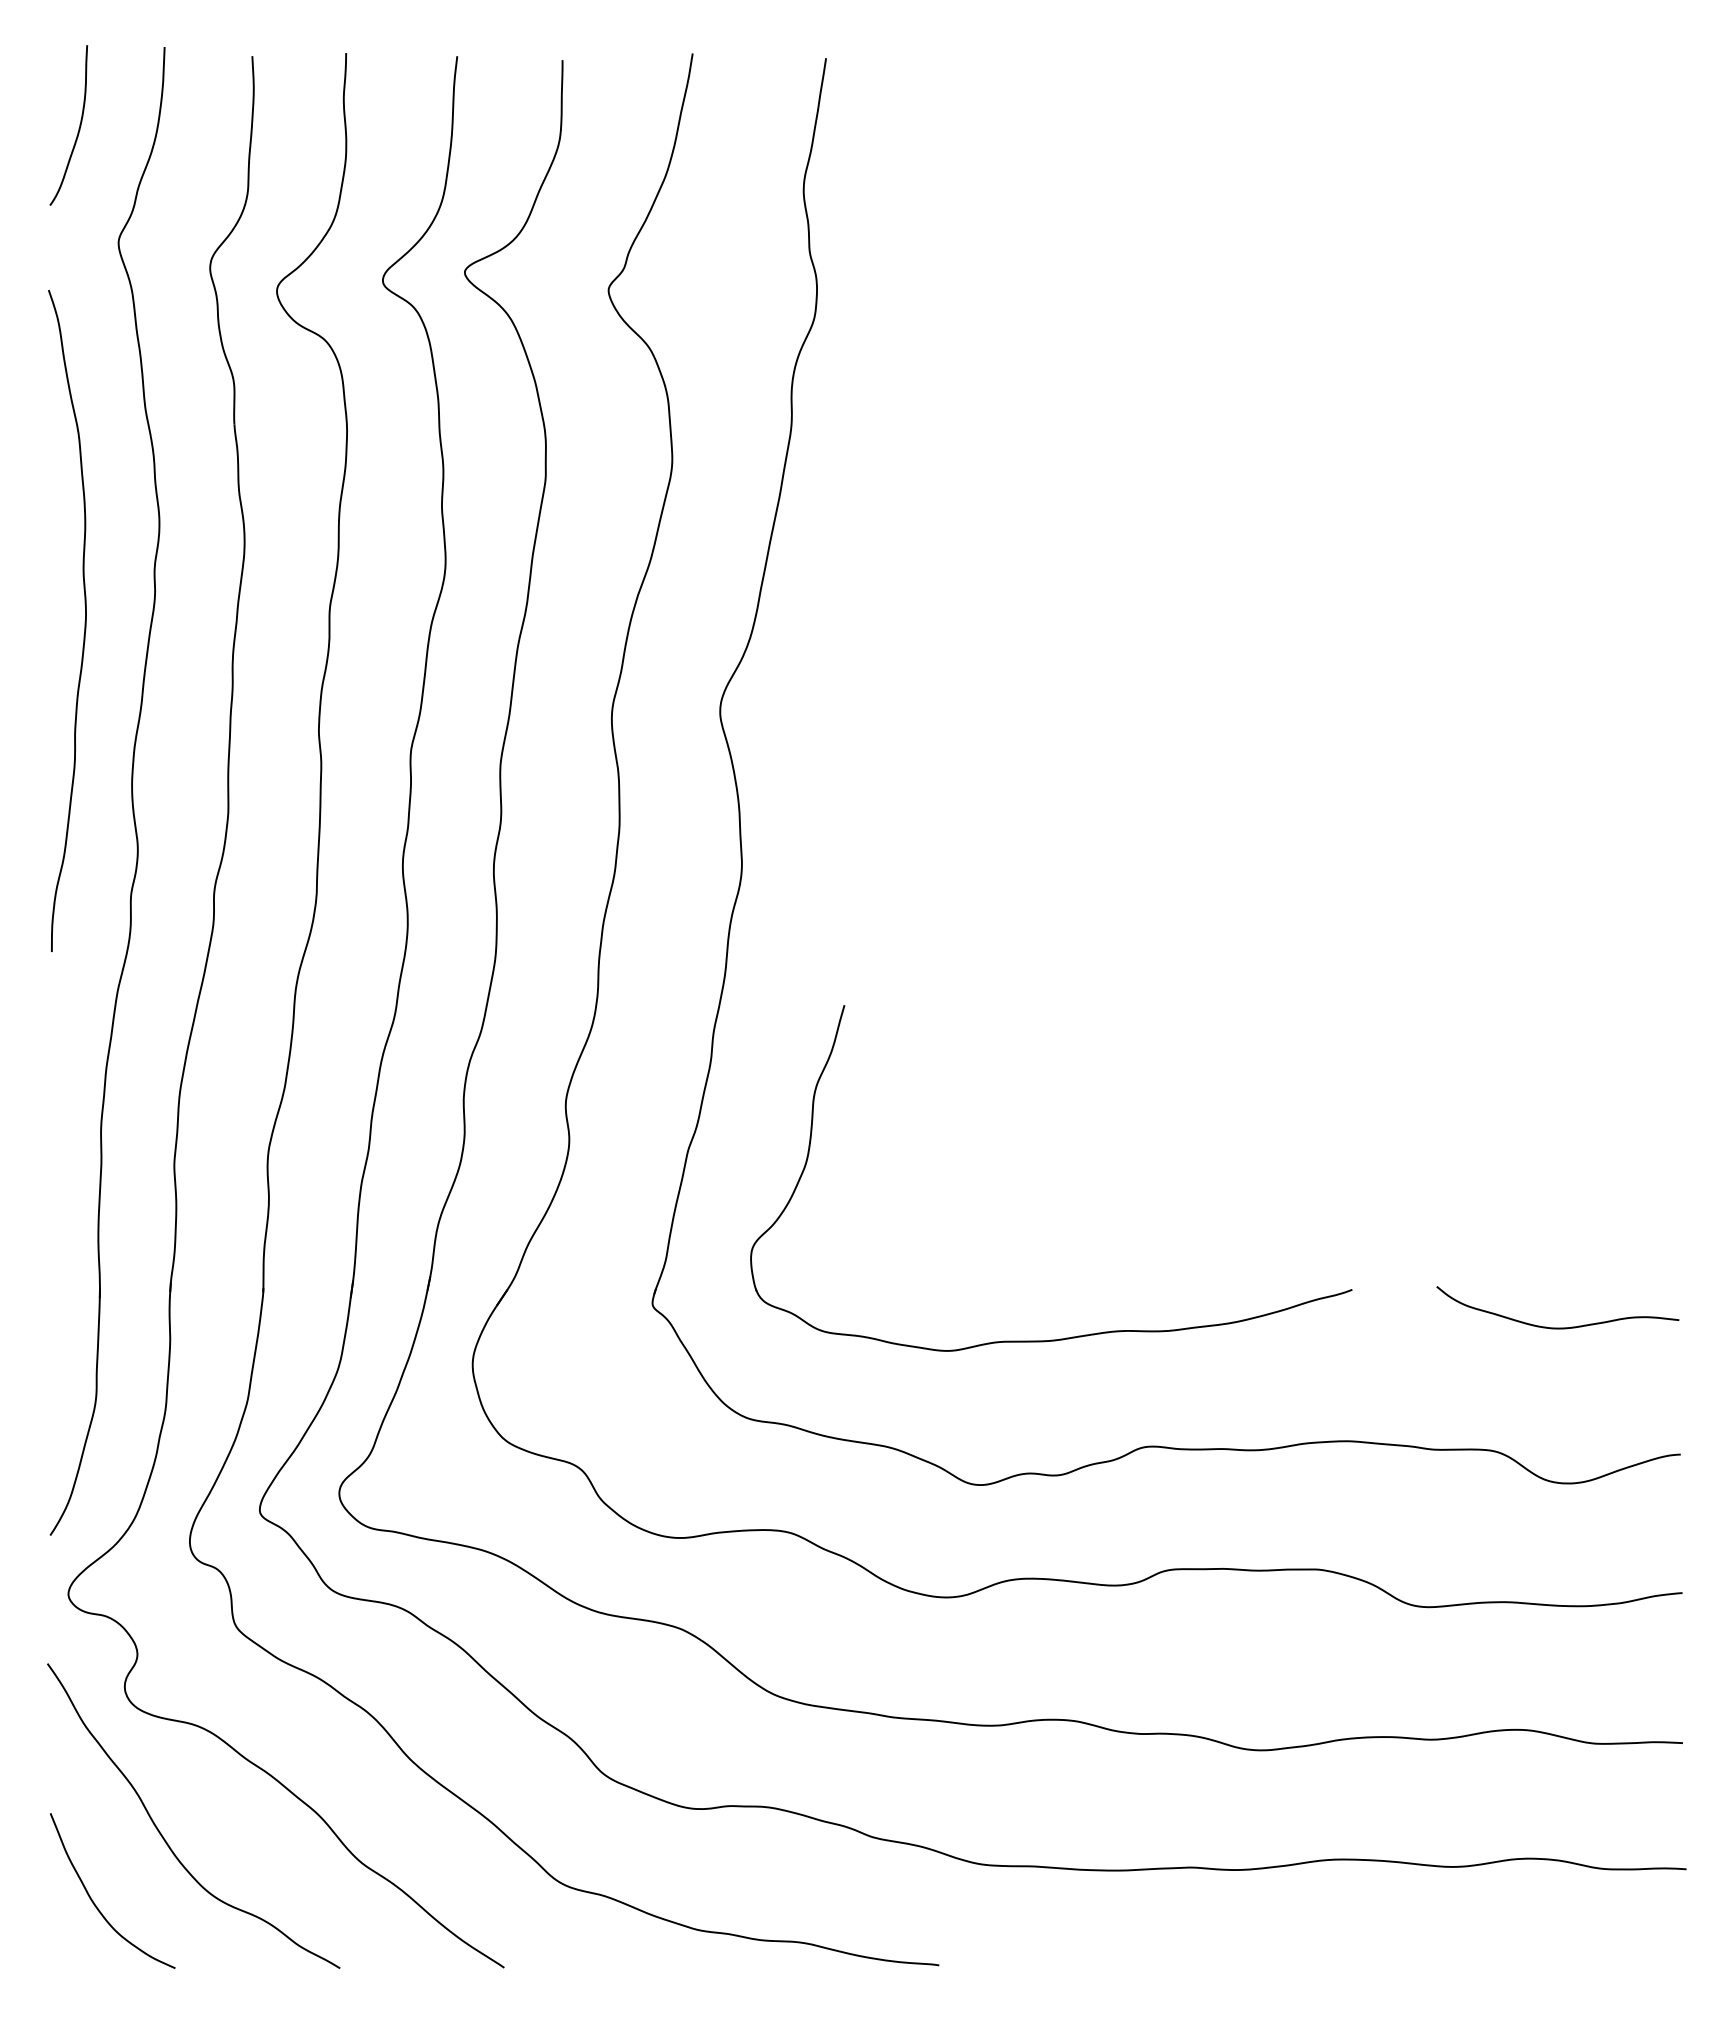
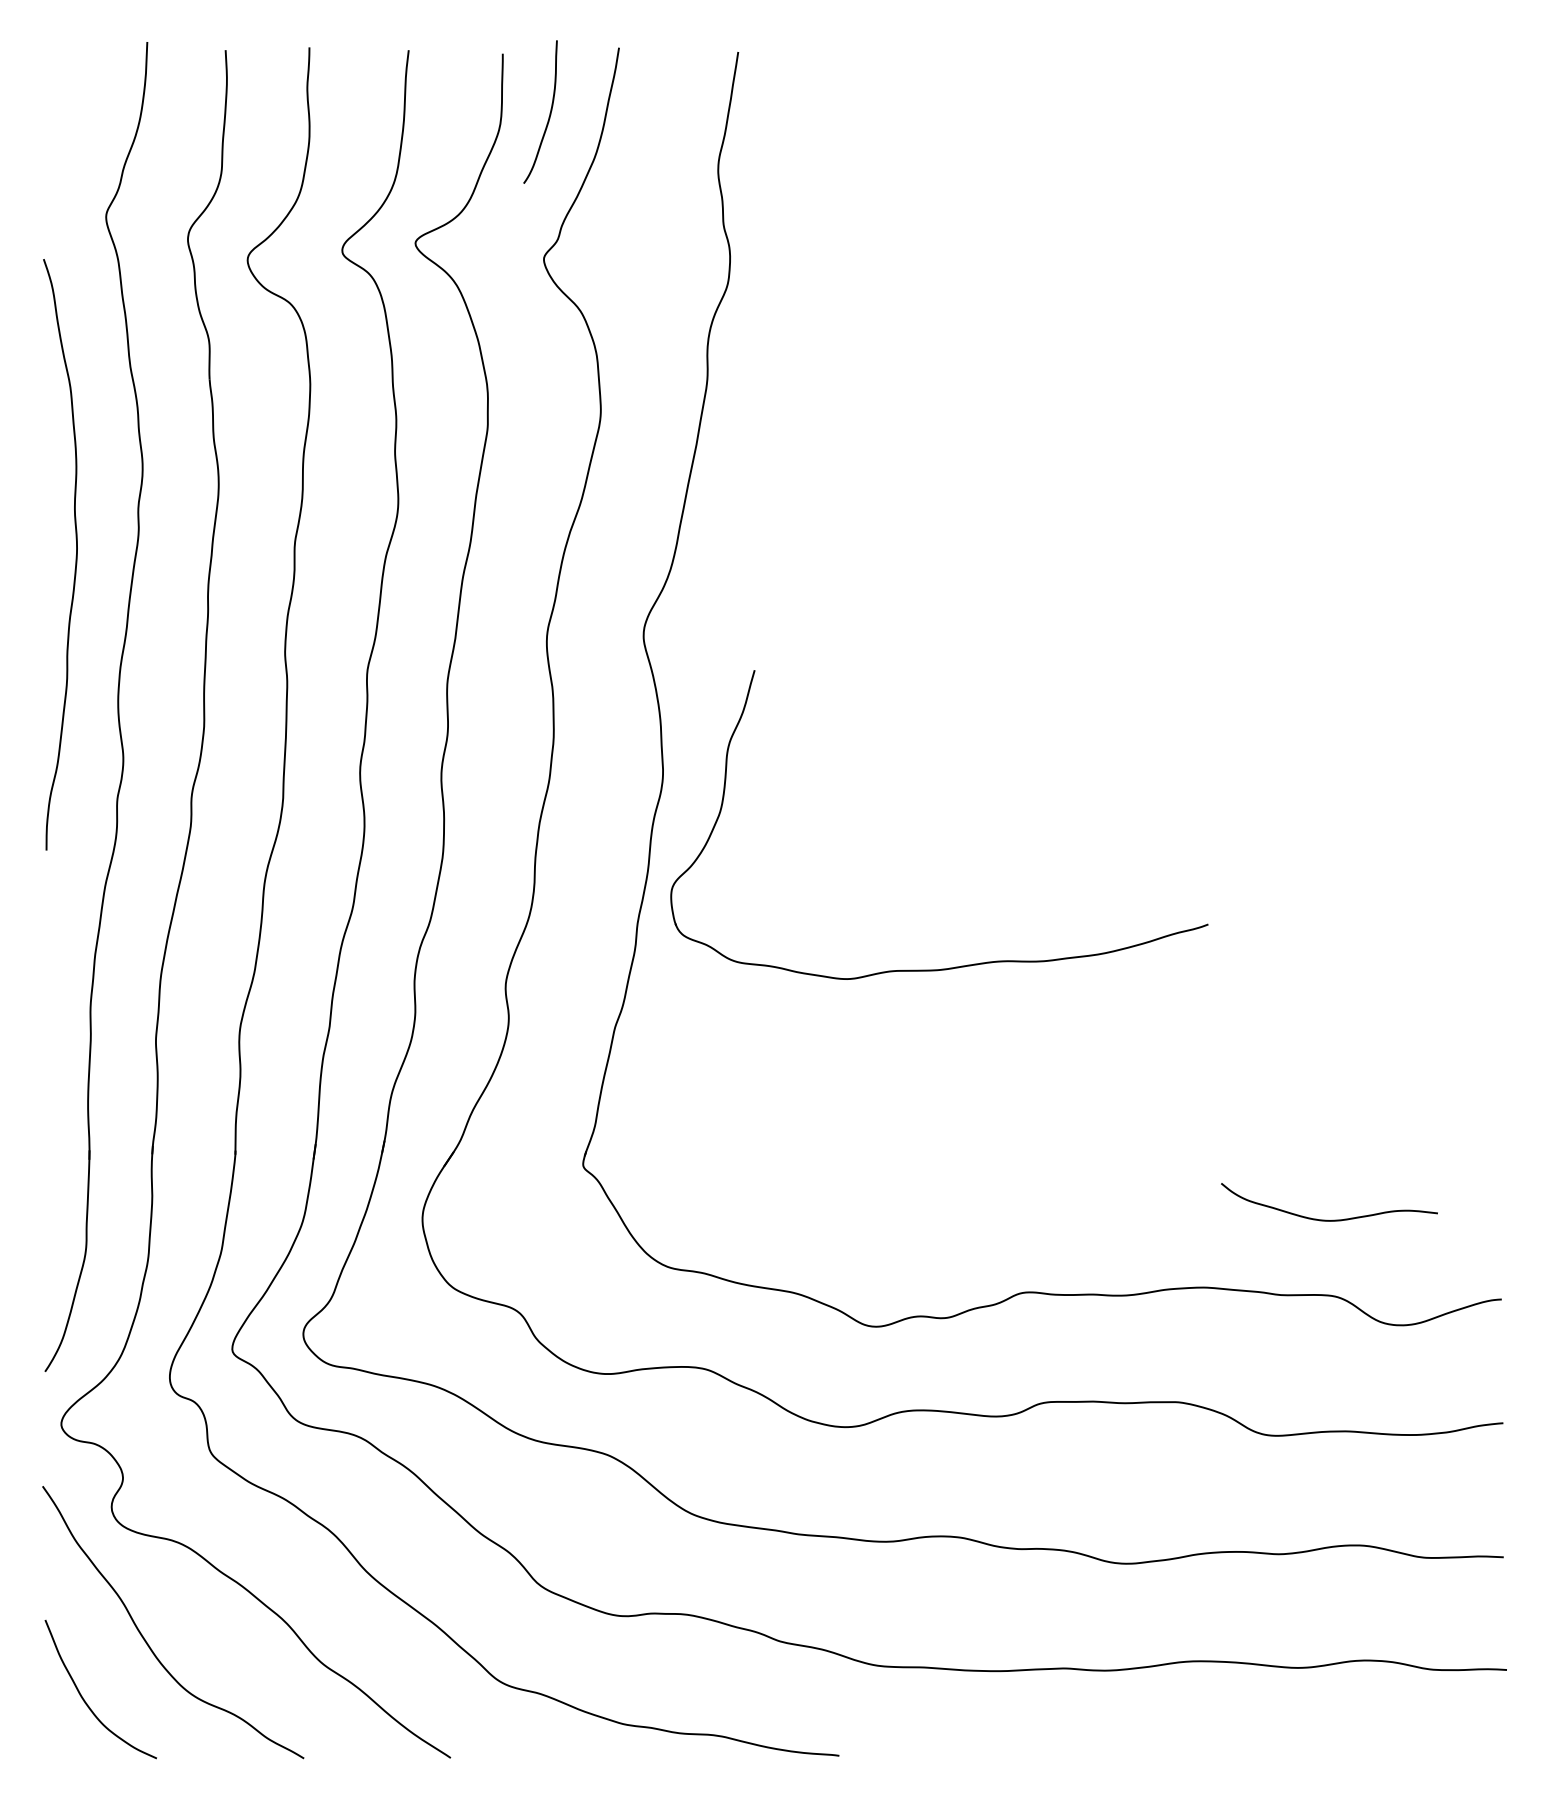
curve: (78, 128) -> (549, 114), moved
curve: (1557, 1327) -> (1329, 1219), moved
part: (1078, 1335) -> (963, 965), moved

